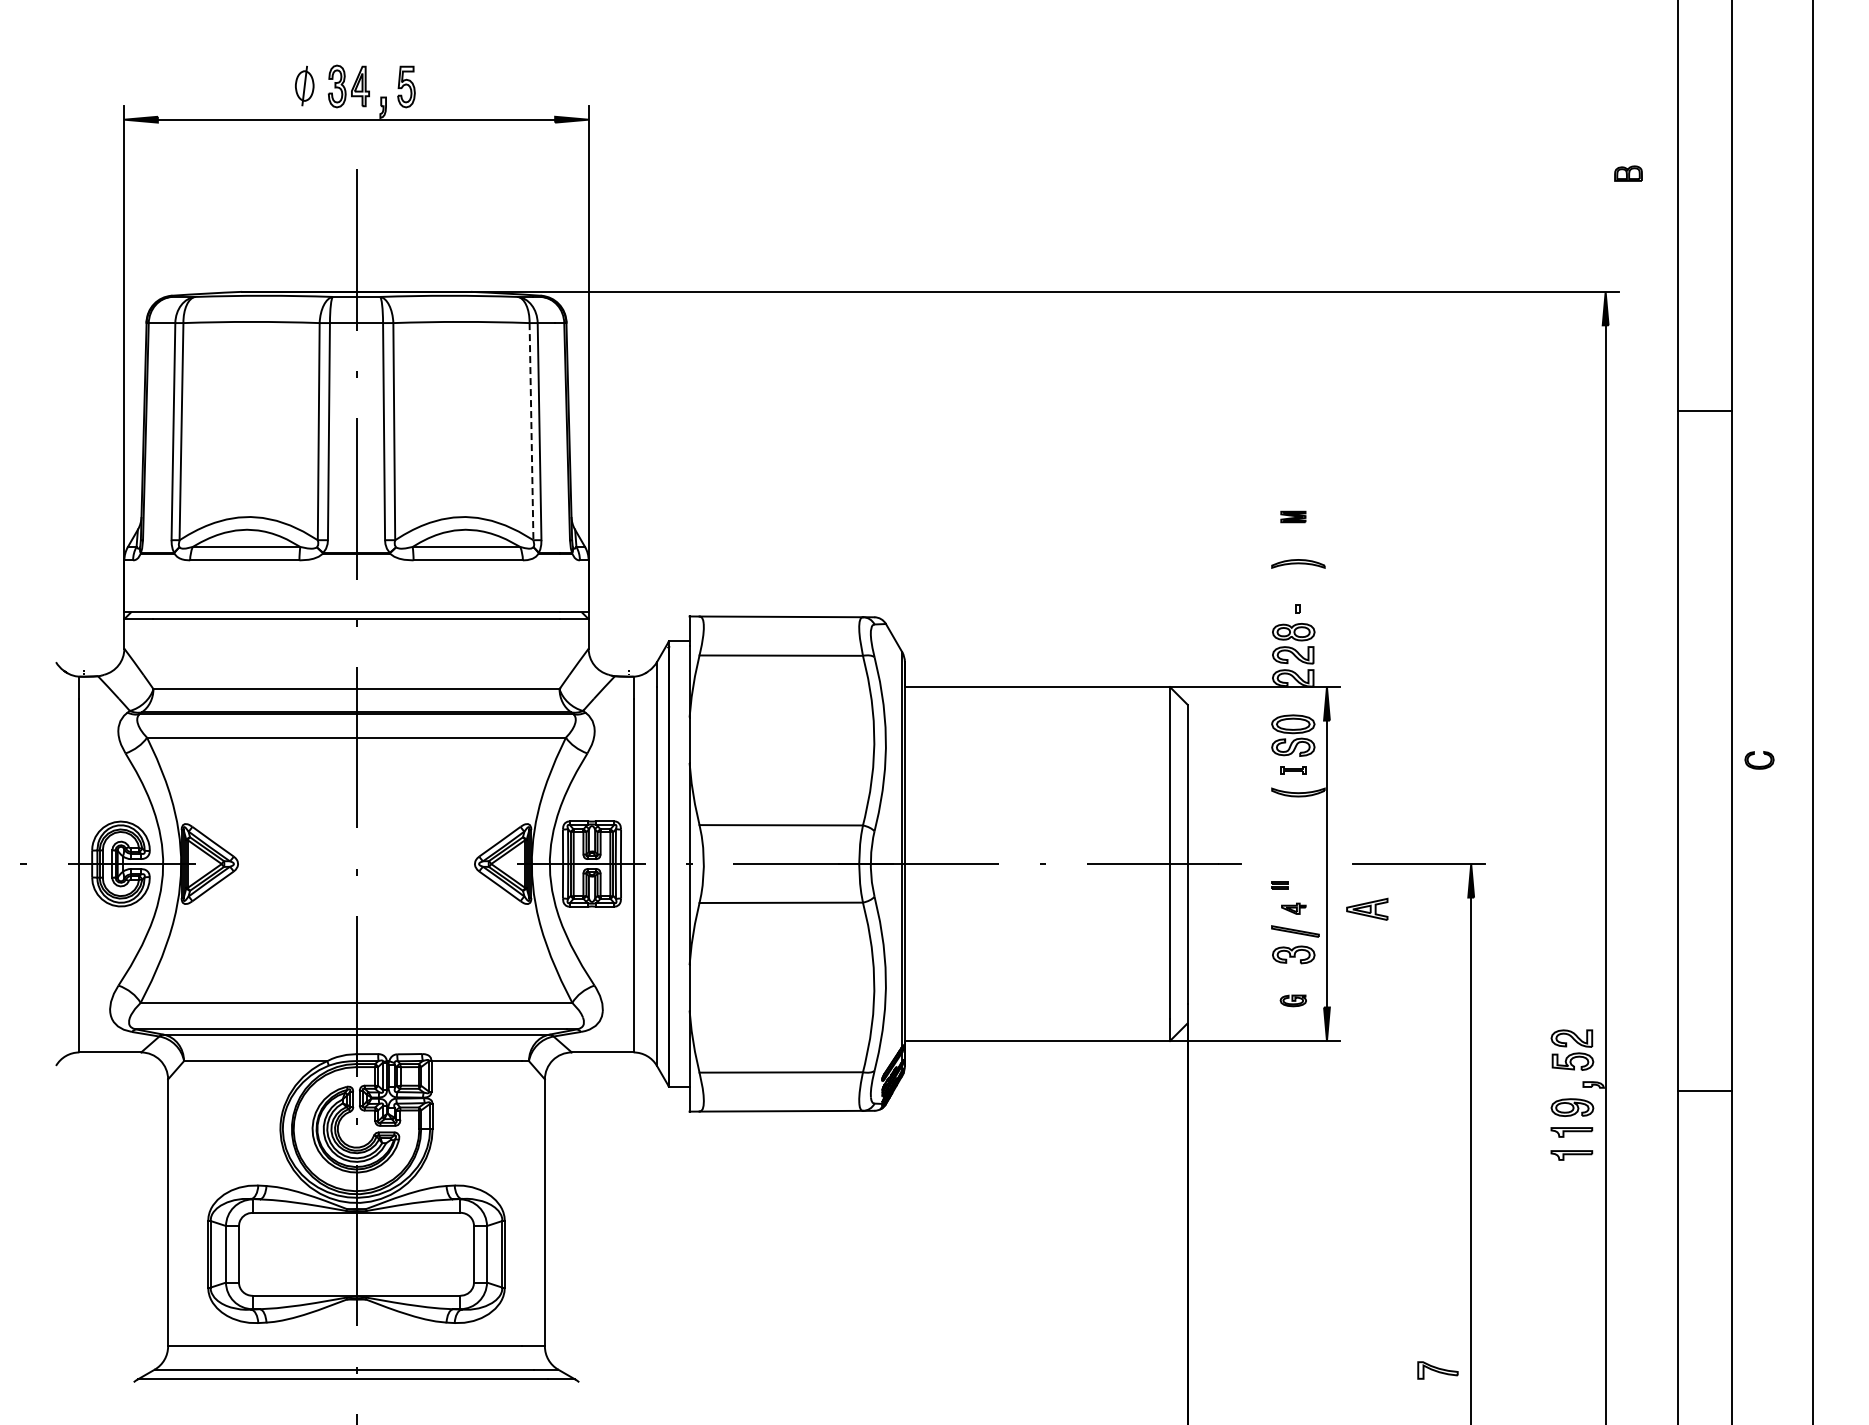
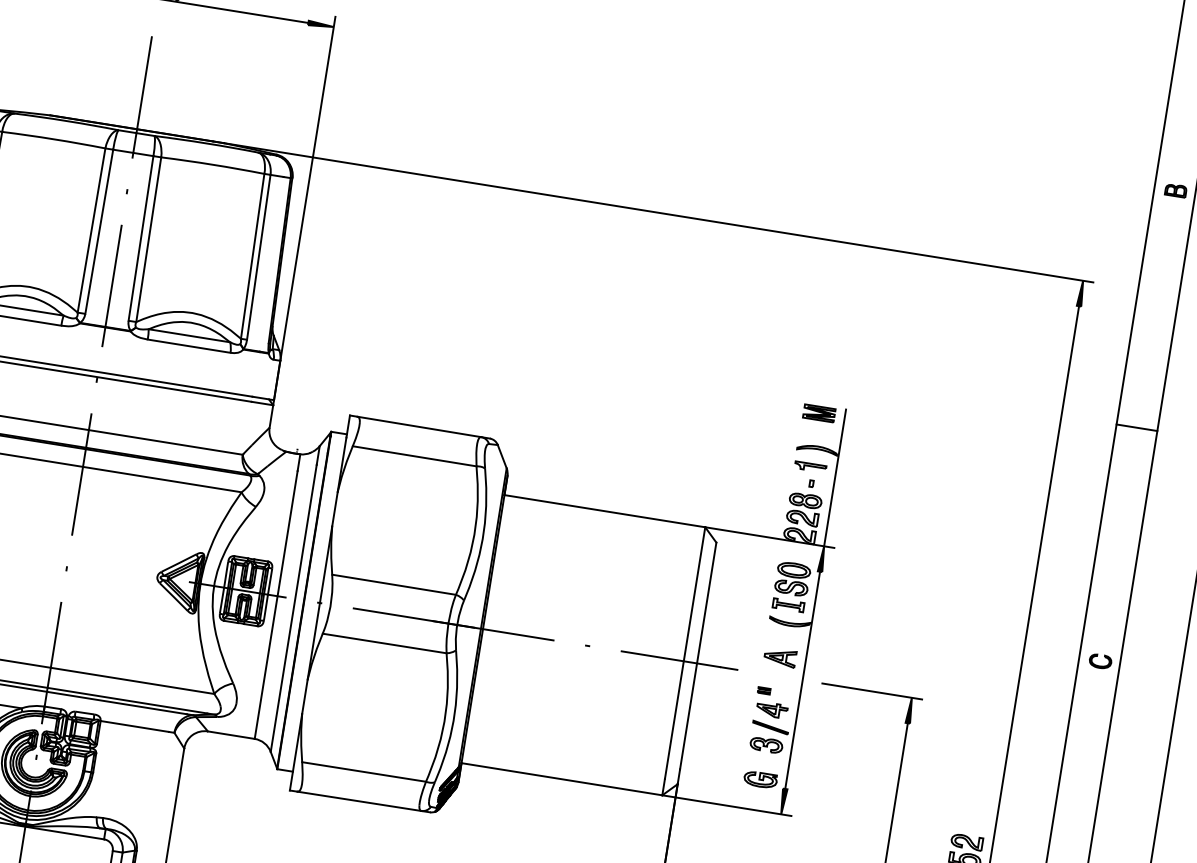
part: (1628, 173) -> (1175, 190), moved
line: (1705, 410) -> (1137, 427), moved
line: (531, 431) -> (252, 256), dashed -> solid
part: (1293, 516) -> (819, 413), size x1.67
part: (1293, 587) -> (810, 466), added
line: (1326, 596) -> (834, 477), added
part: (1759, 760) -> (1100, 661), moved
part: (1293, 769) -> (788, 604), size x1.67
part: (1293, 908) -> (771, 709), size x1.67
part: (1367, 908) -> (780, 656), moved
part: (1293, 1000) -> (760, 779), size x1.67

